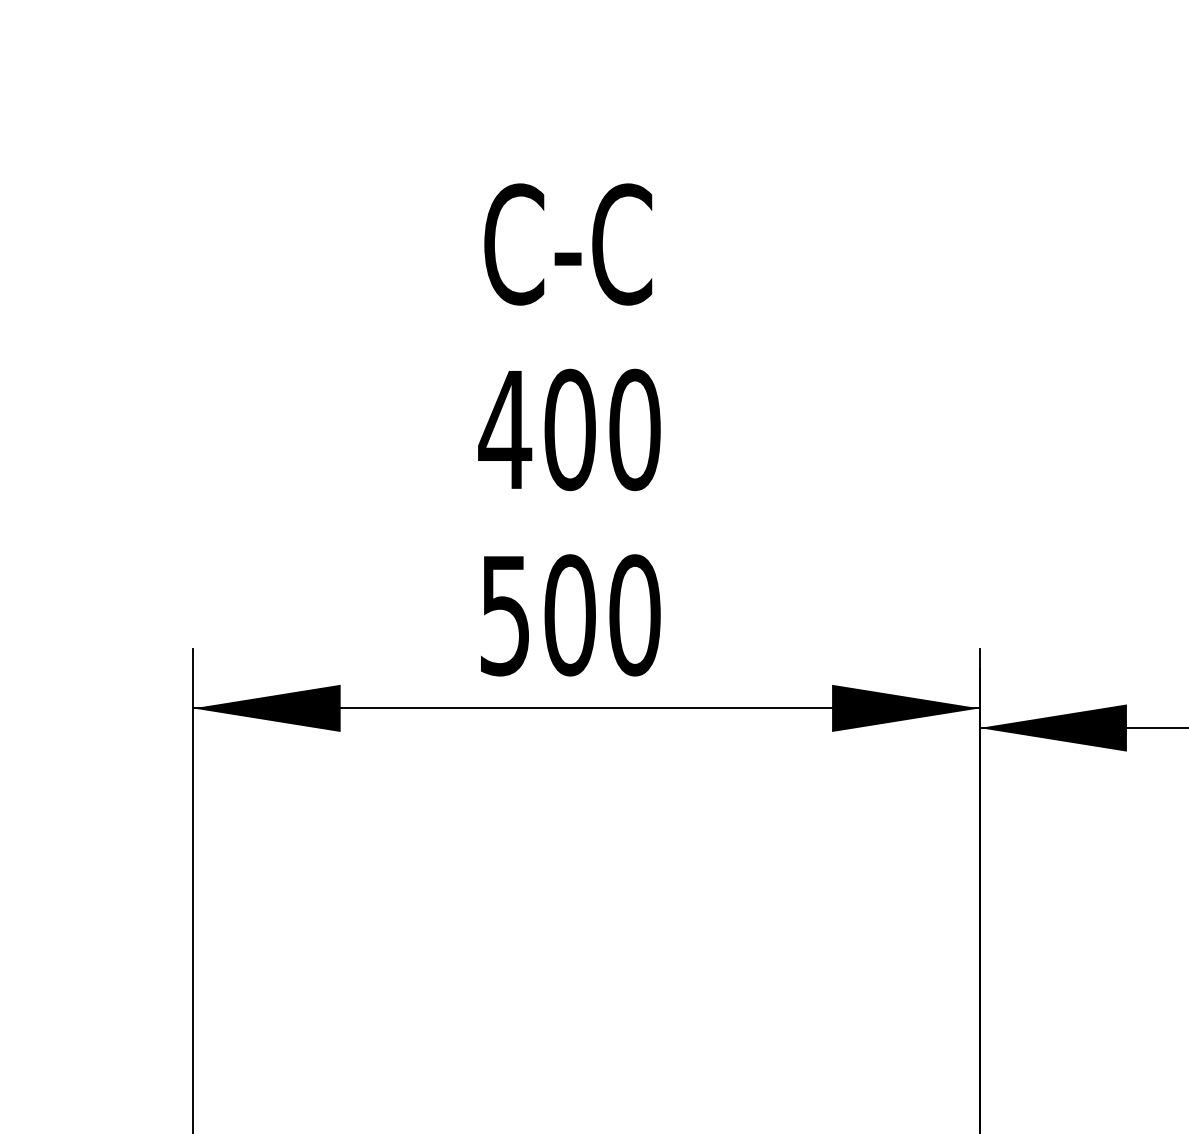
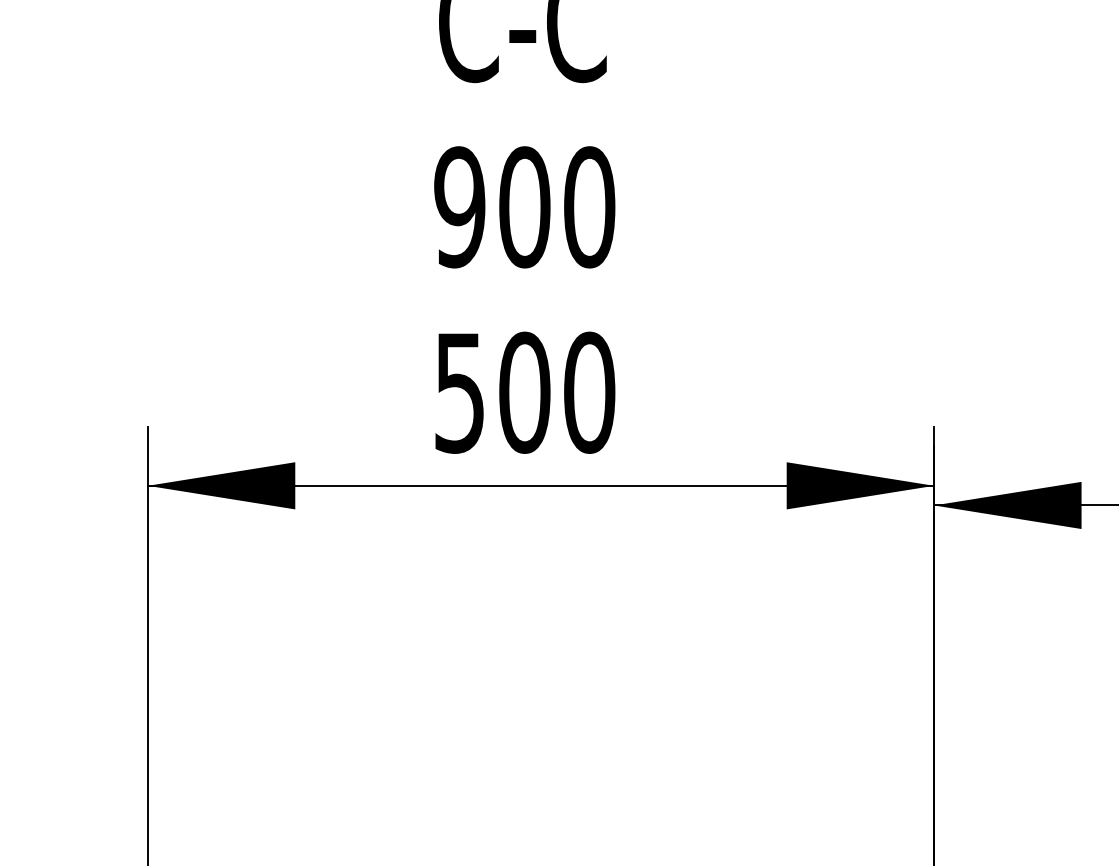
text: (505, 429) -> (460, 206), 400 -> 900

